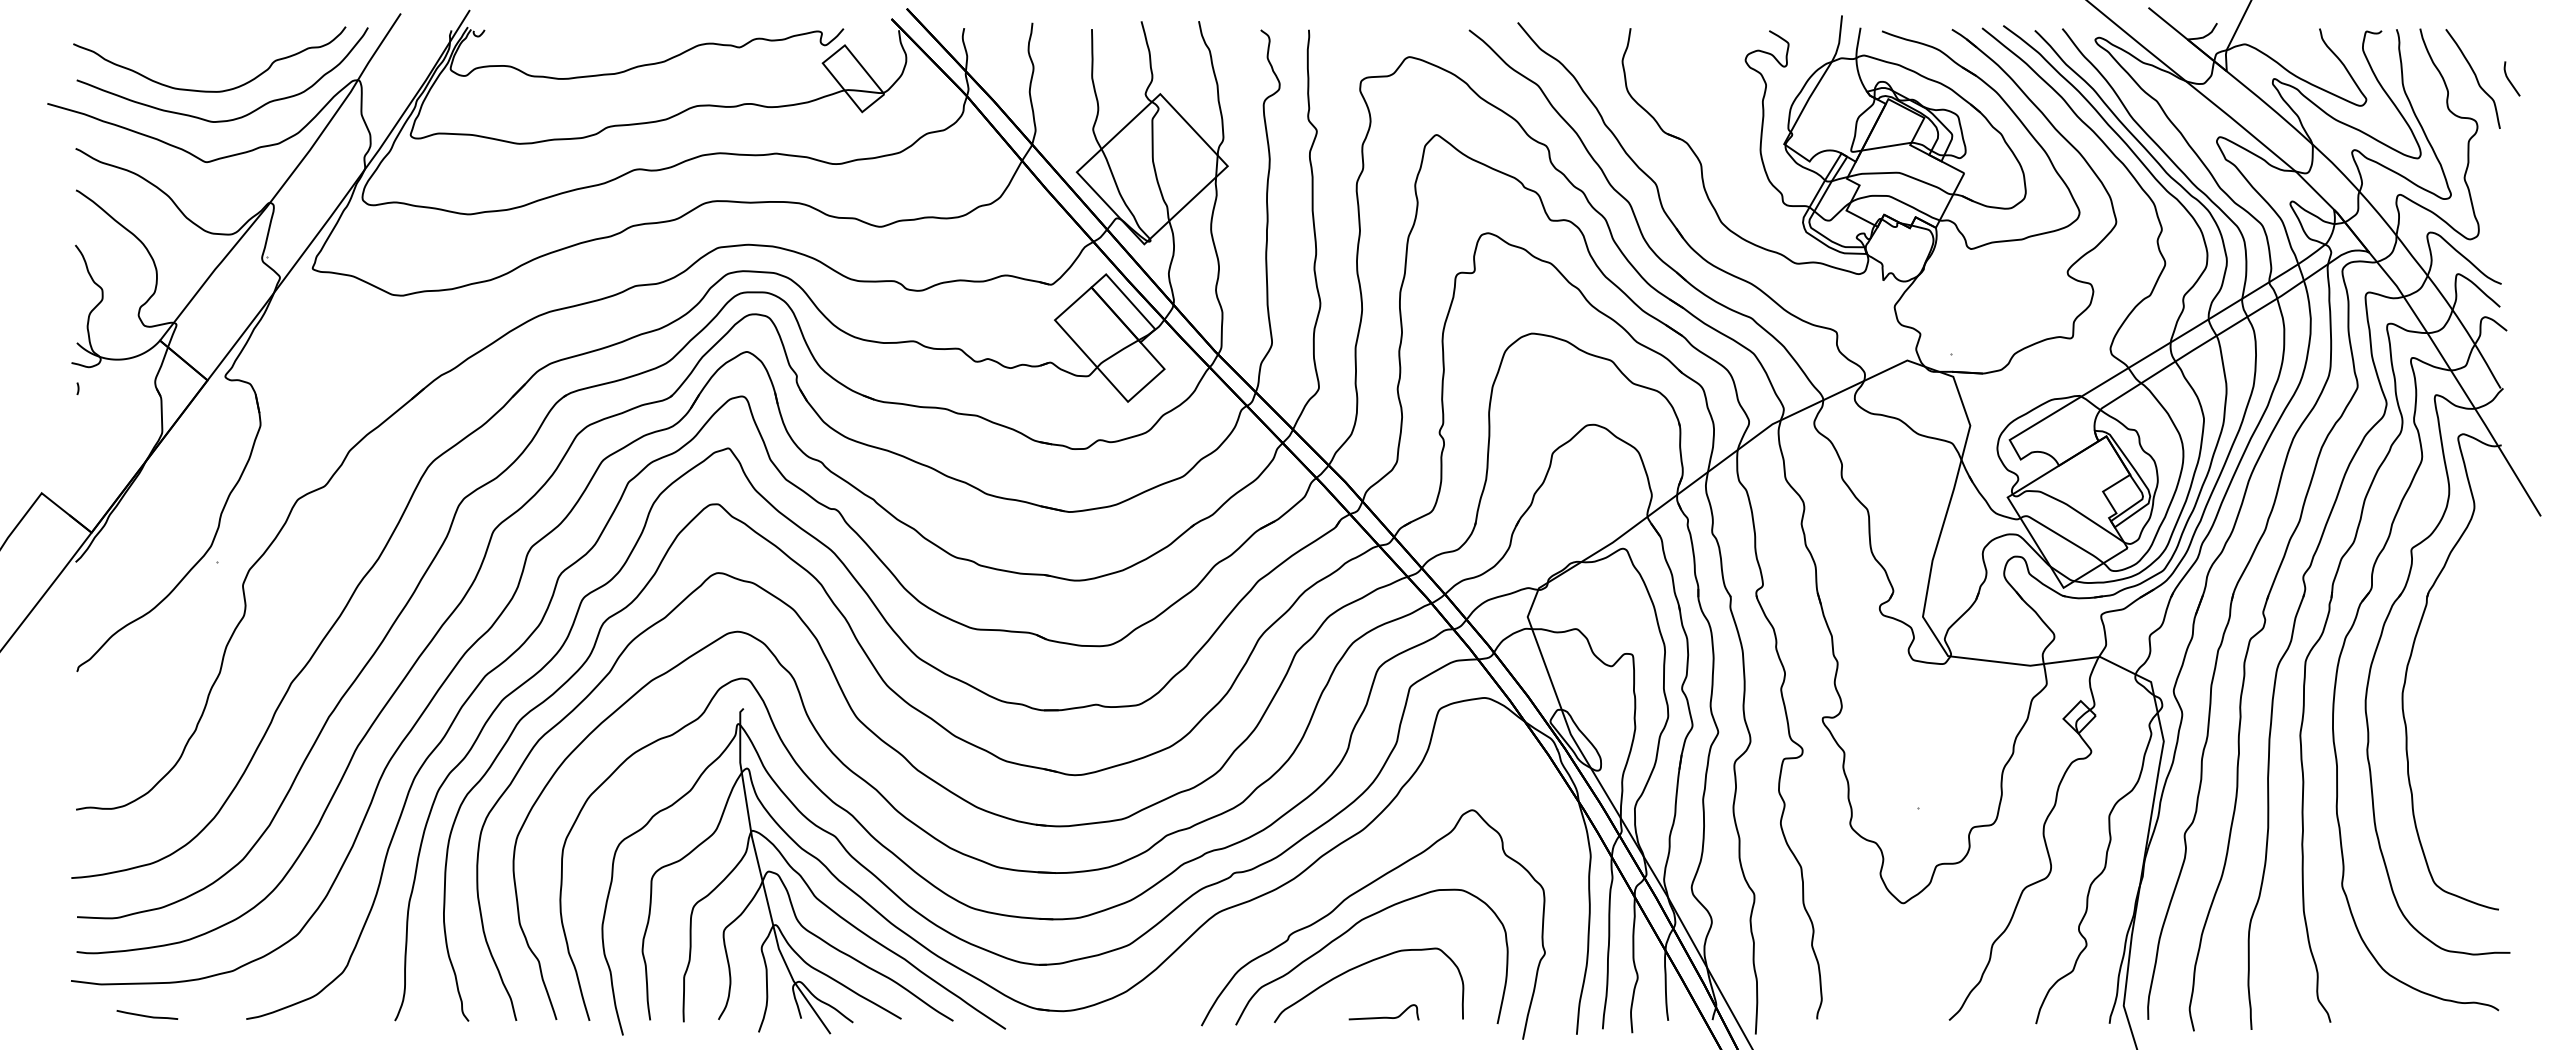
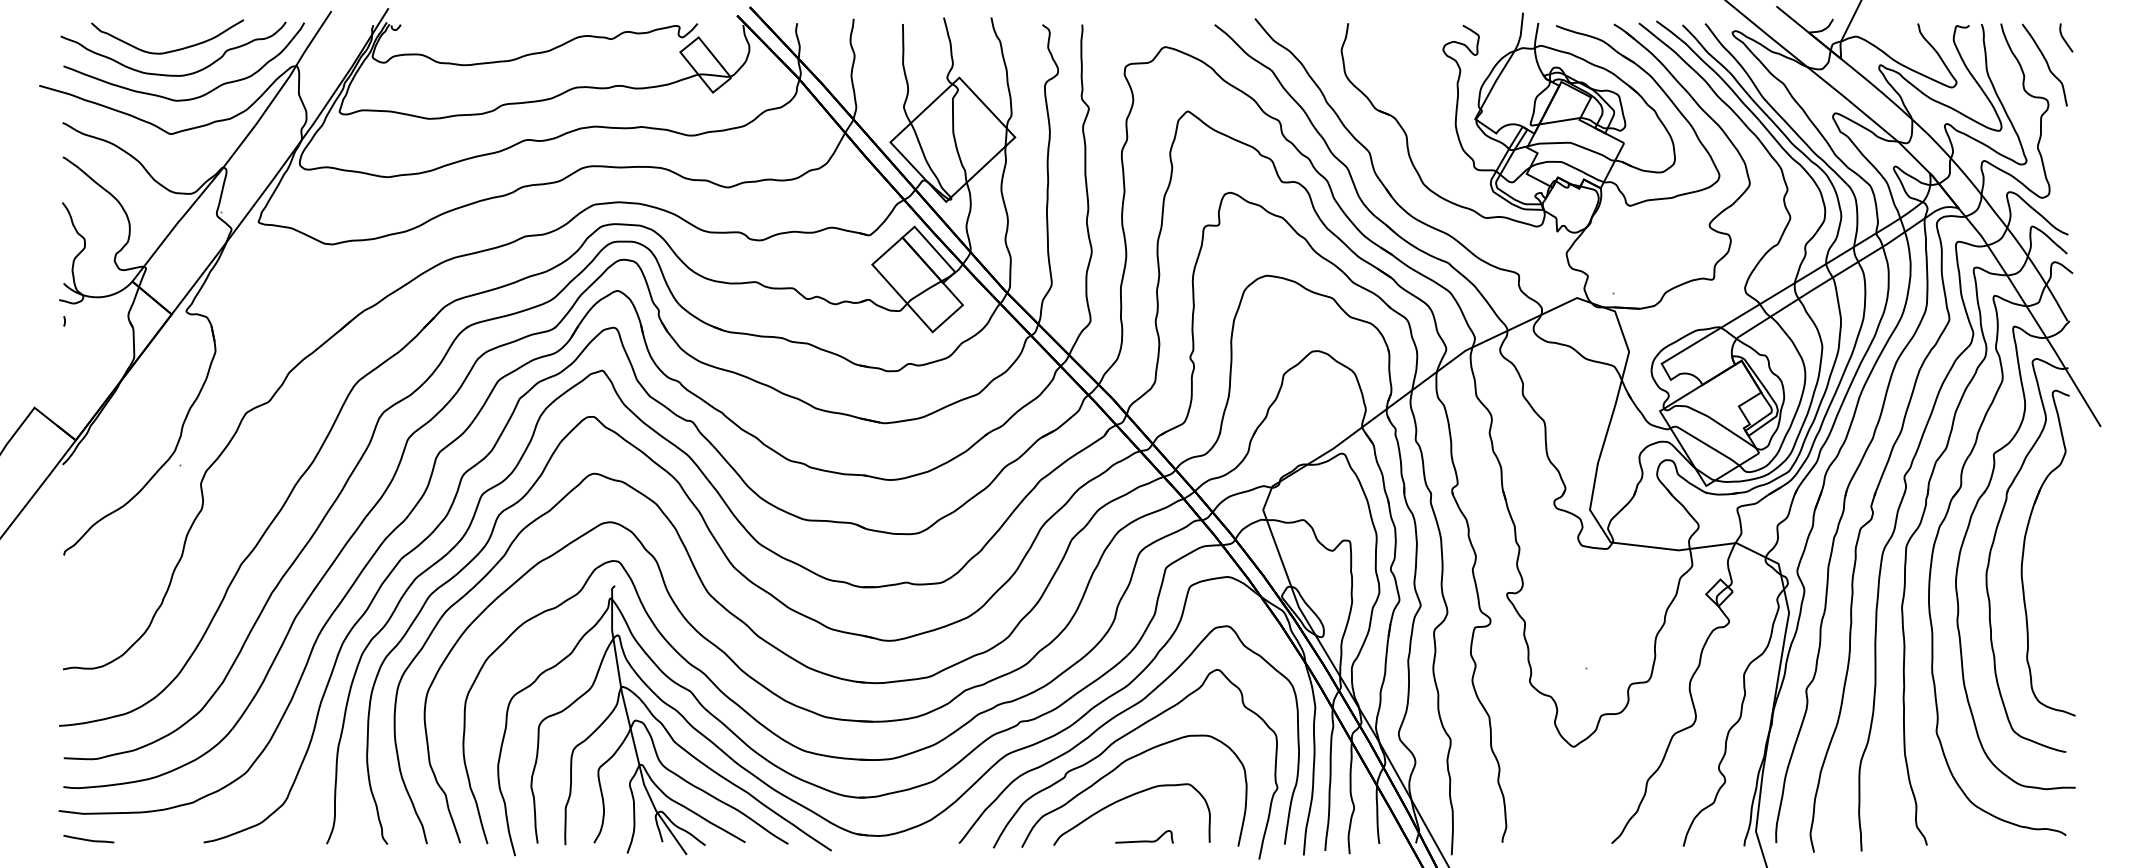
curve: (205, 61) -> (169, 50), added
curve: (2509, 79) -> (2064, 38), moved
part: (2448, 665) -> (2024, 550), added
curve: (1351, 866) -> (1117, 716), added
curve: (147, 1015) -> (88, 839), moved

